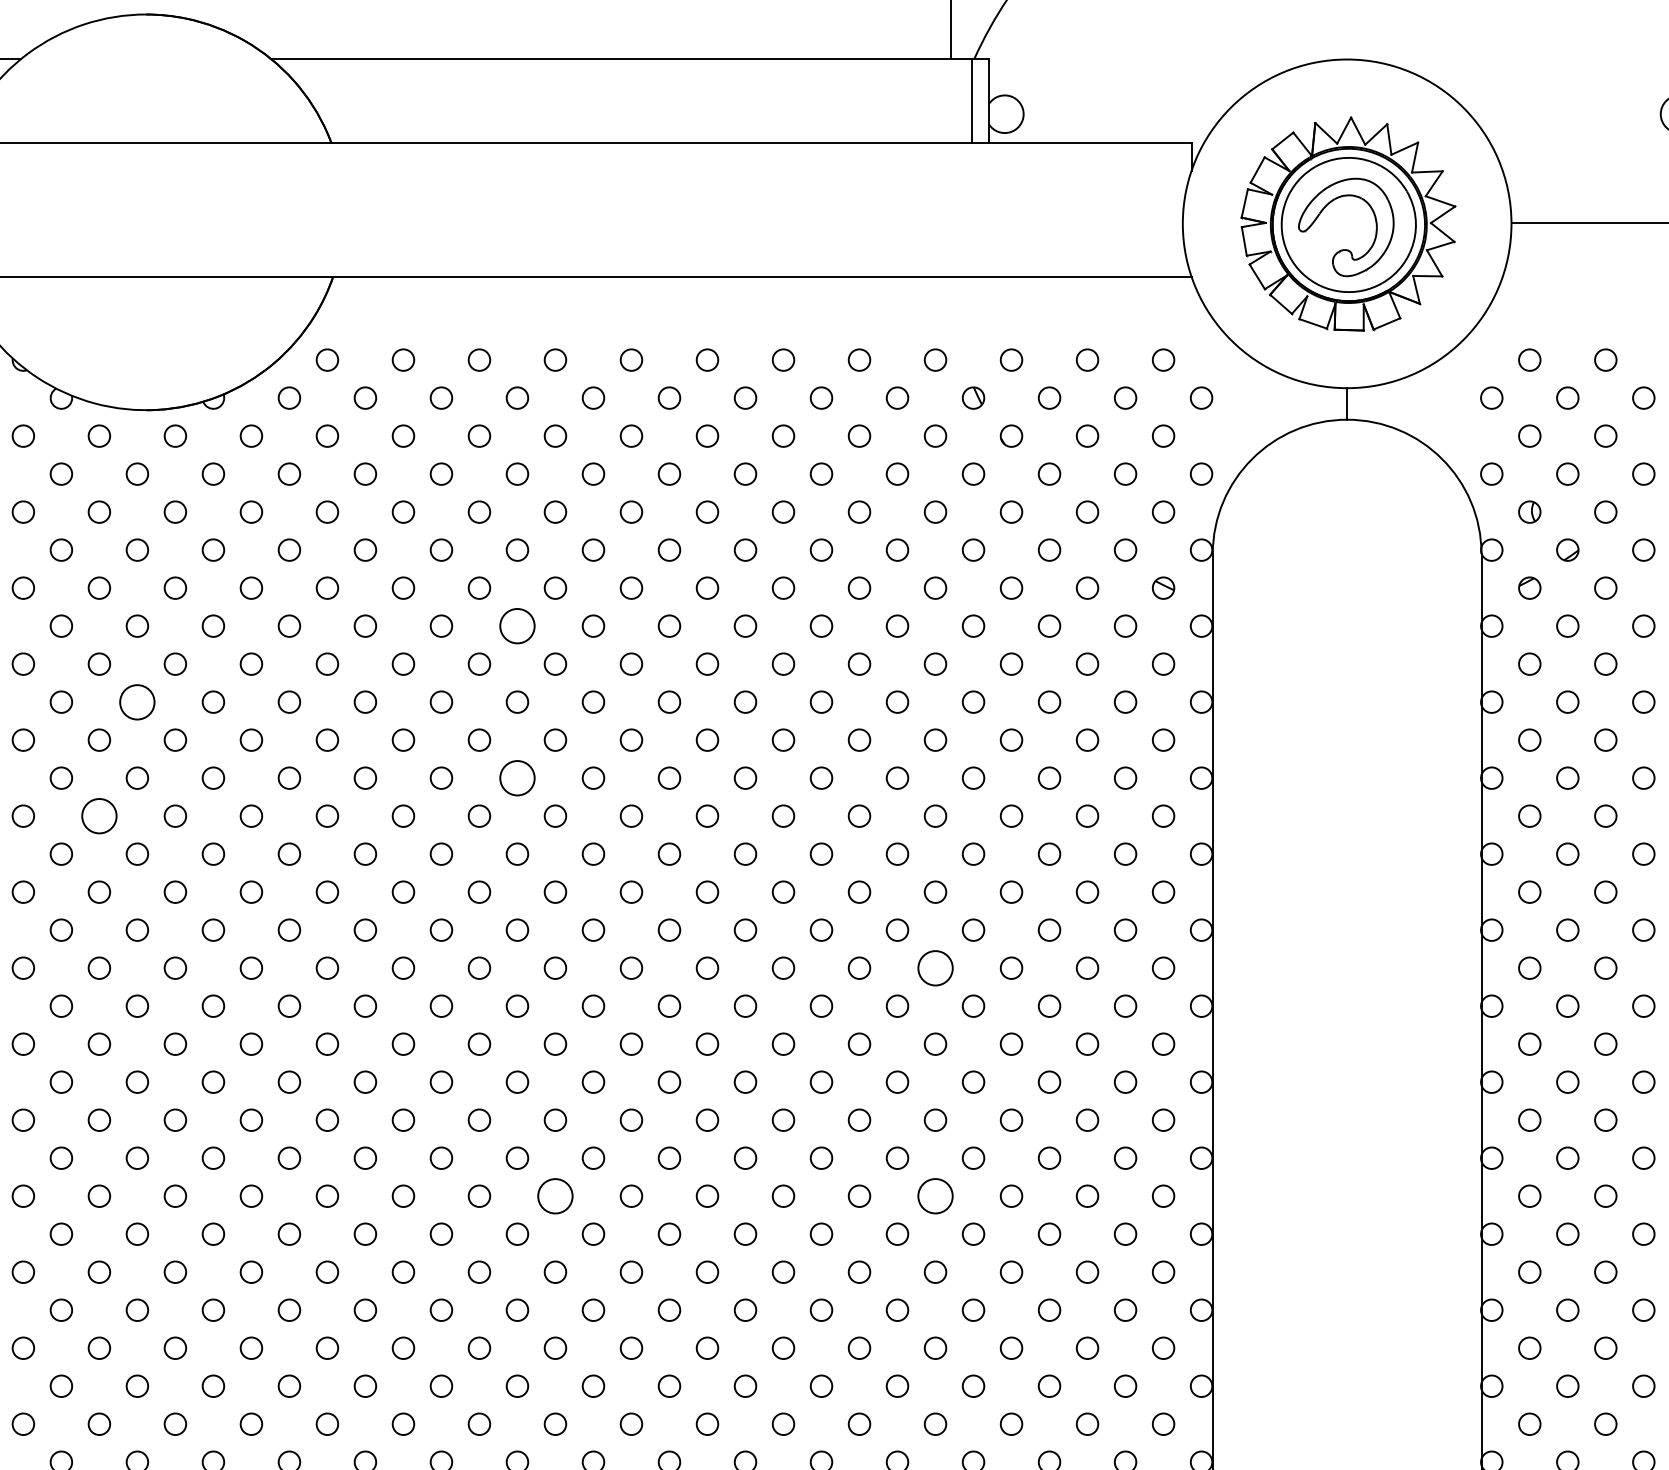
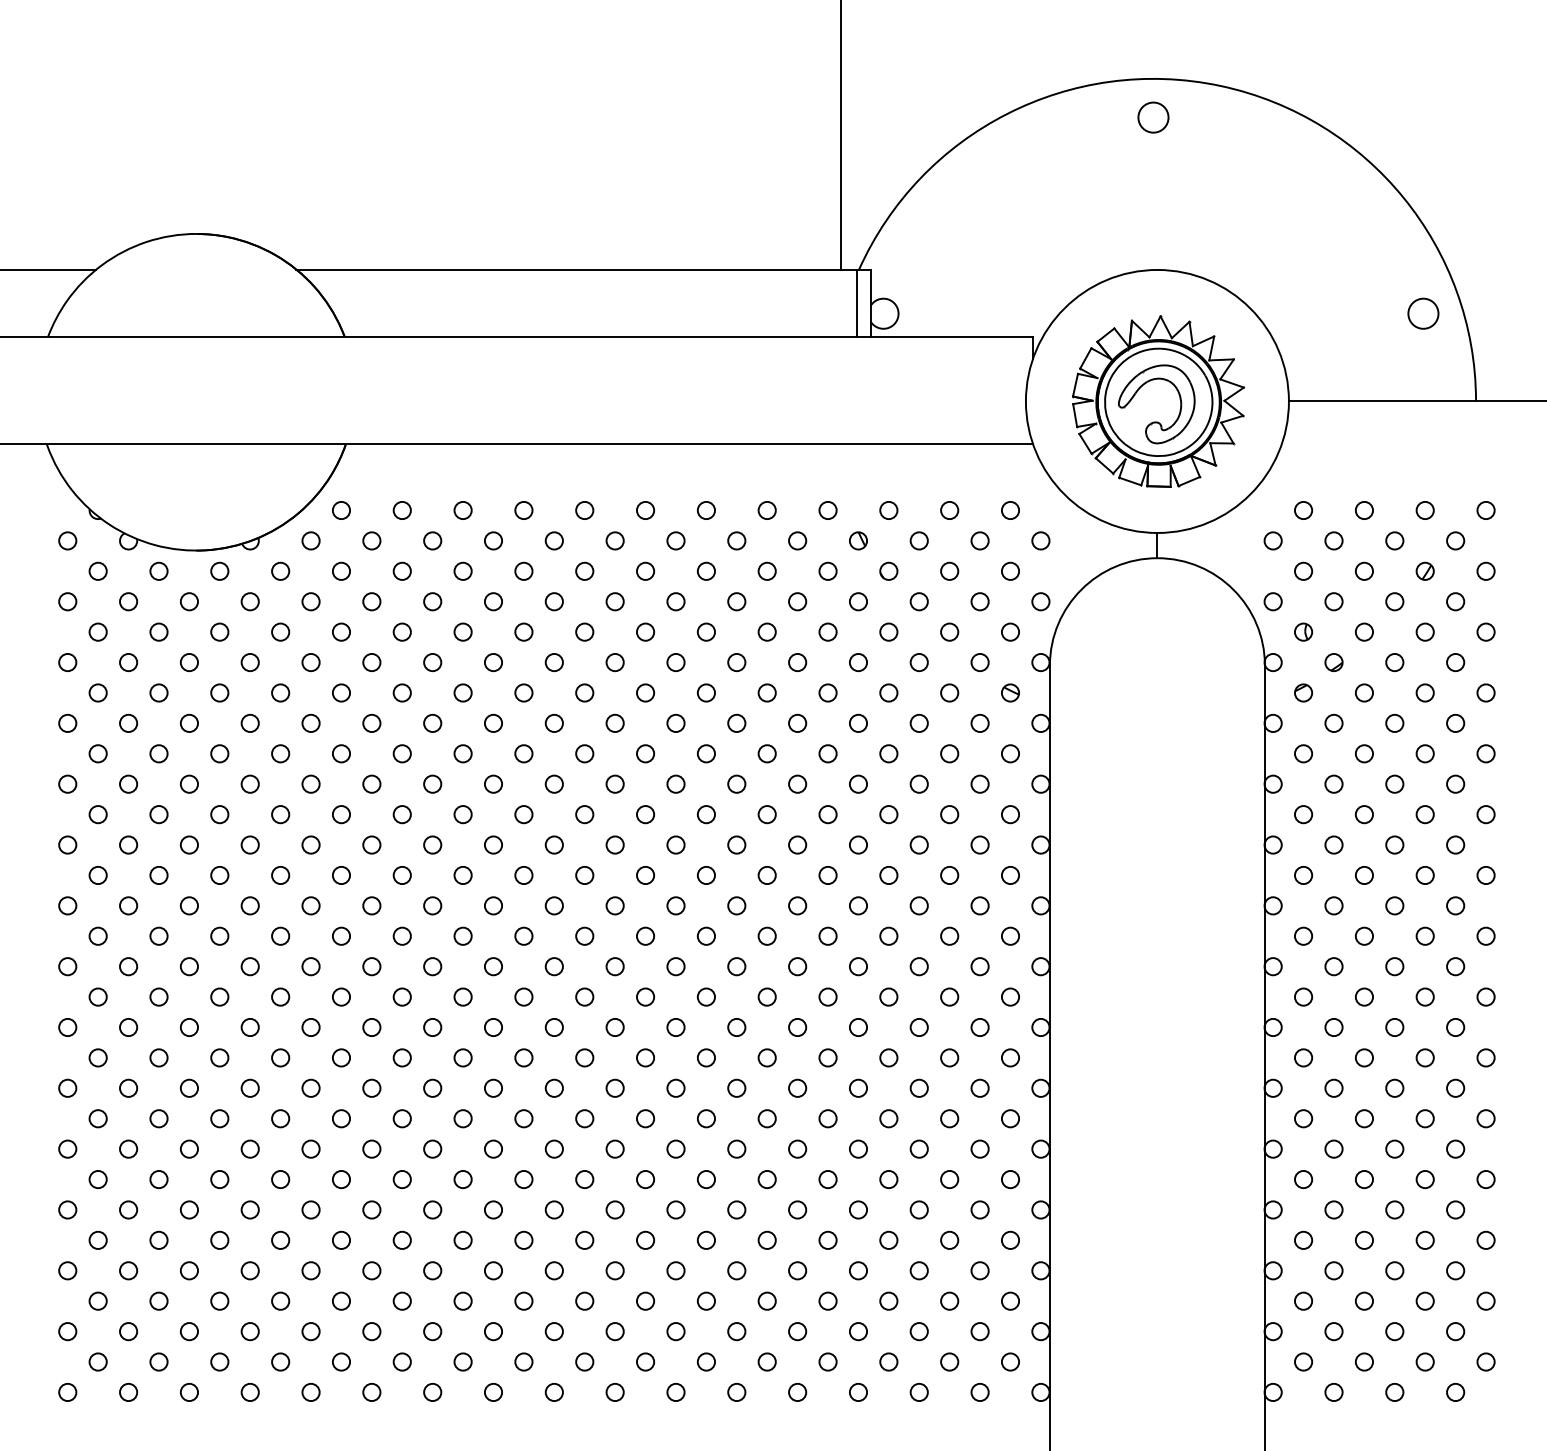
circle: (517, 626) -> (493, 723), size x0.62
circle: (137, 701) -> (189, 783), size x0.62
circle: (517, 777) -> (493, 844), size x0.62
circle: (98, 816) -> (158, 875), size x0.62
circle: (934, 967) -> (827, 996), size x0.62
circle: (554, 1196) -> (523, 1179), size x0.62
circle: (934, 1196) -> (827, 1179), size x0.62

